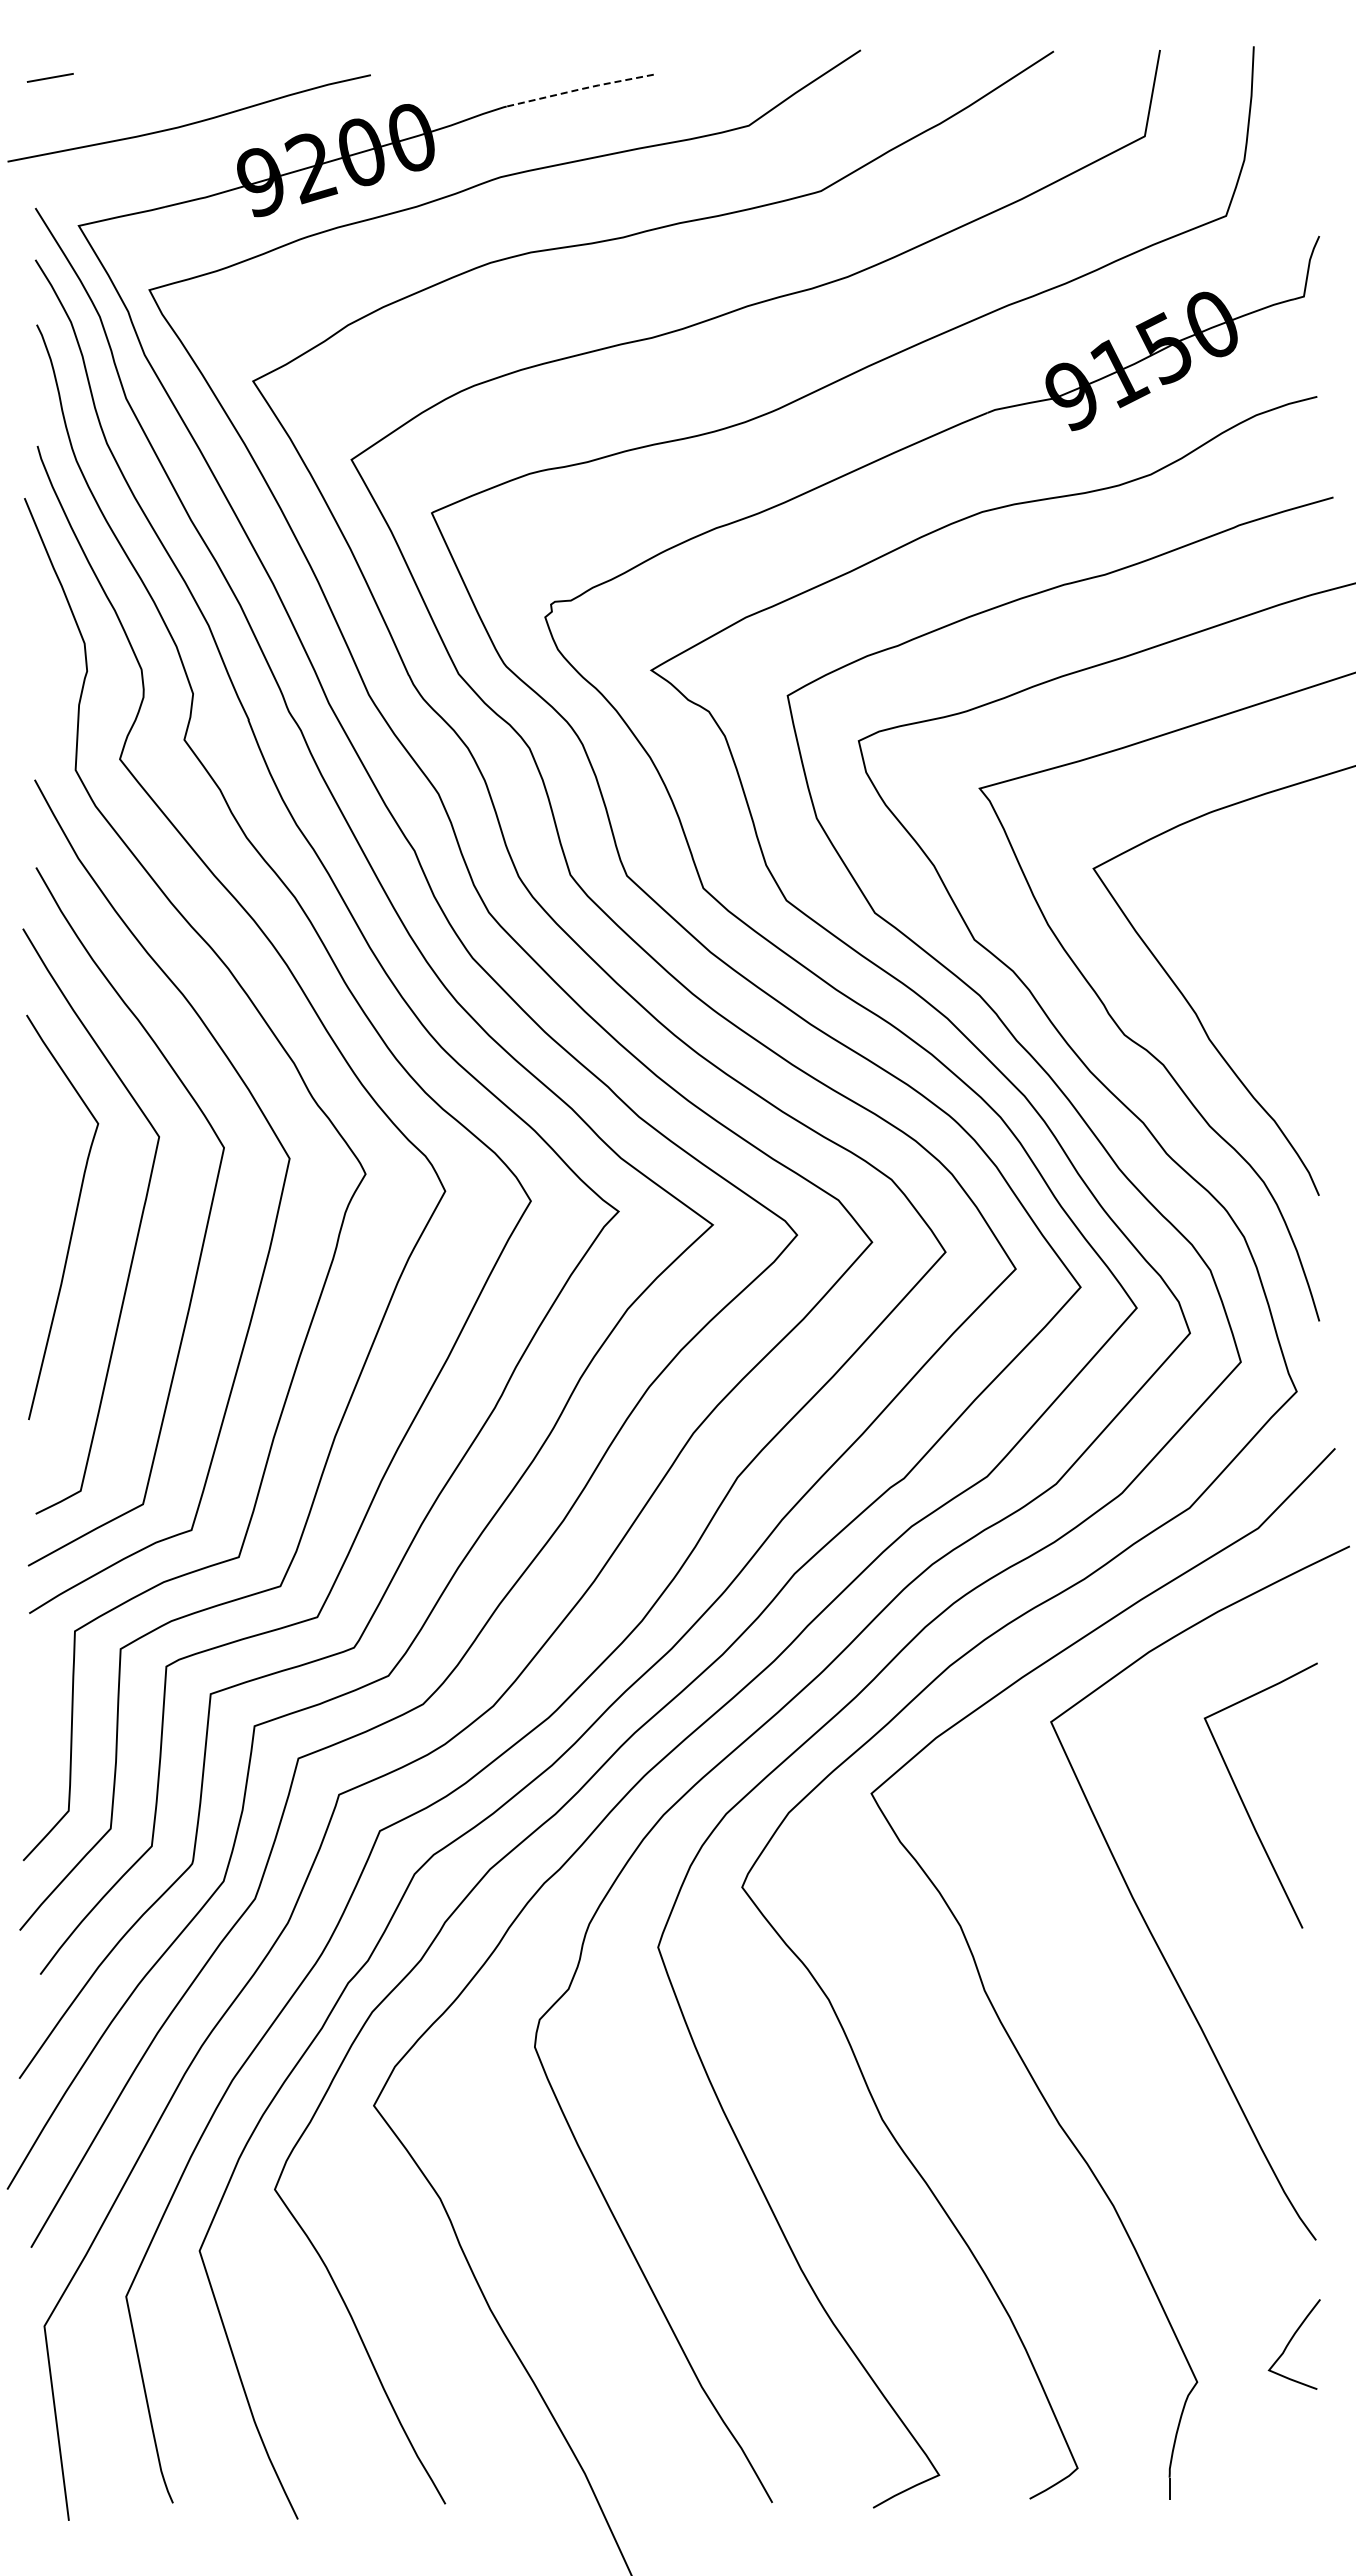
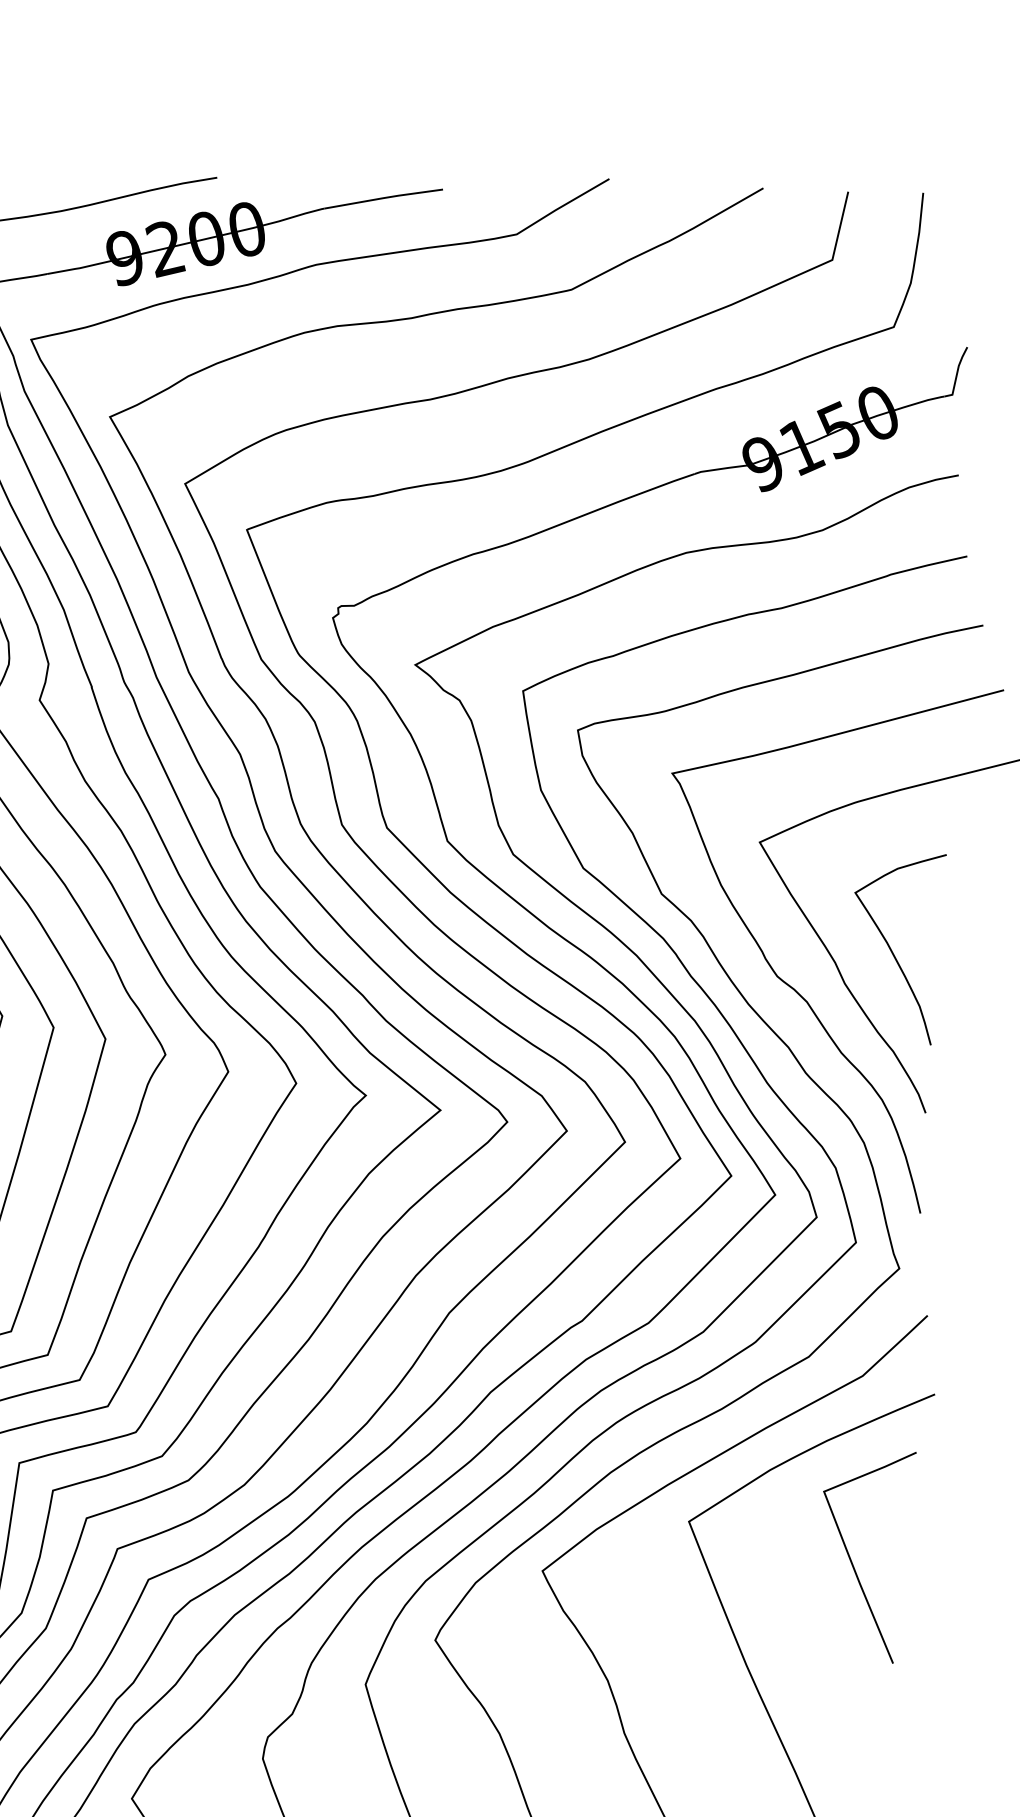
line: (579, 89) -> (383, 198), dashed -> solid
curve: (1265, 993) -> (891, 949), added
curve: (1244, 1803) -> (852, 1561), moved

